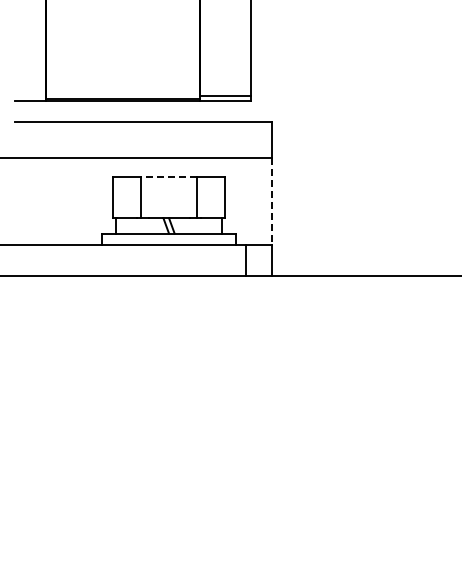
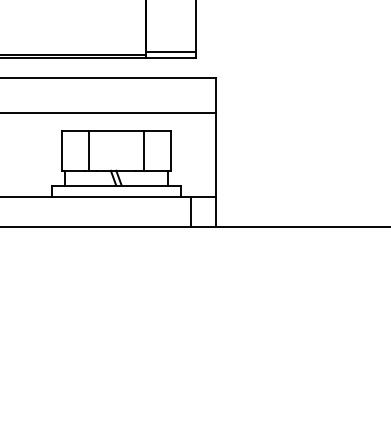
line: (168, 177) -> (115, 131), dashed -> solid
line: (271, 201) -> (215, 154), dashed -> solid

